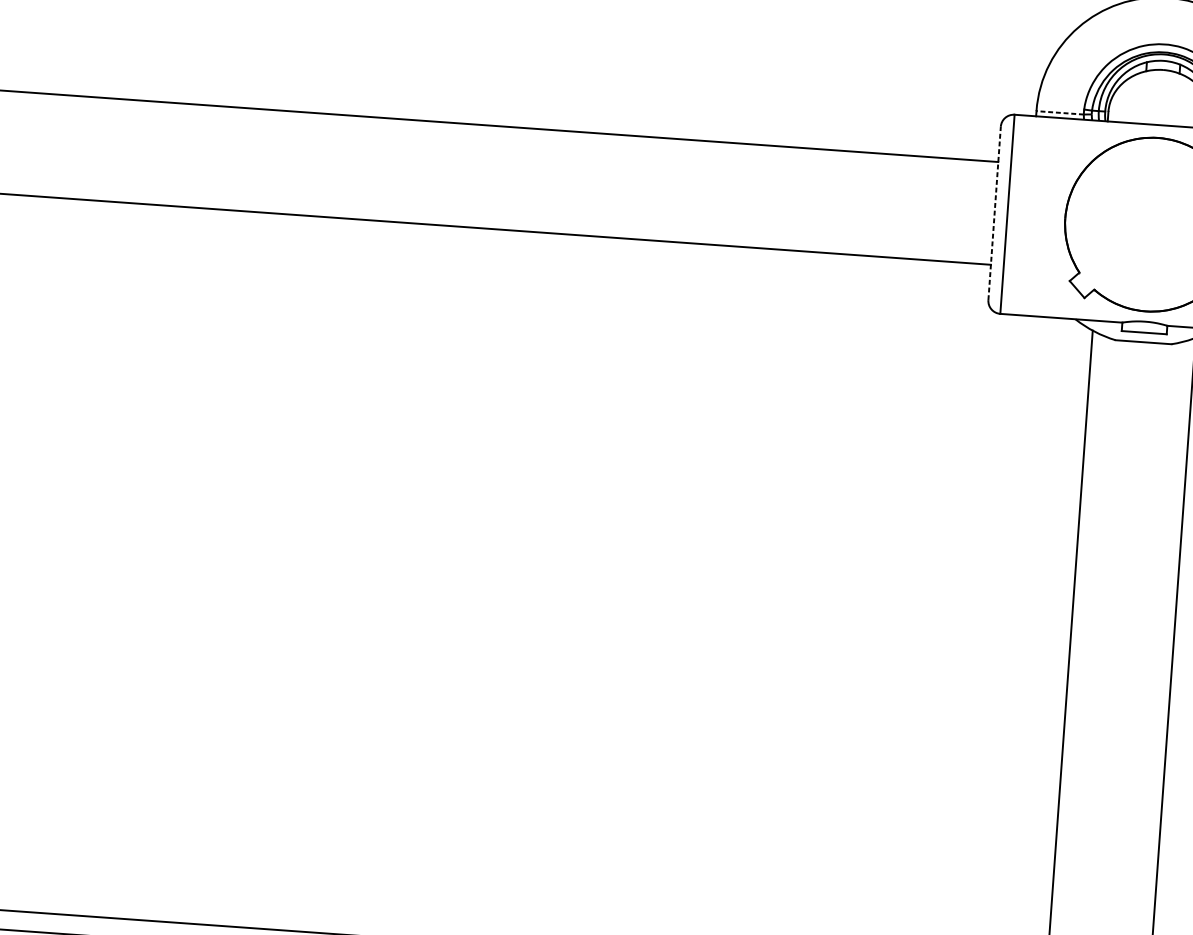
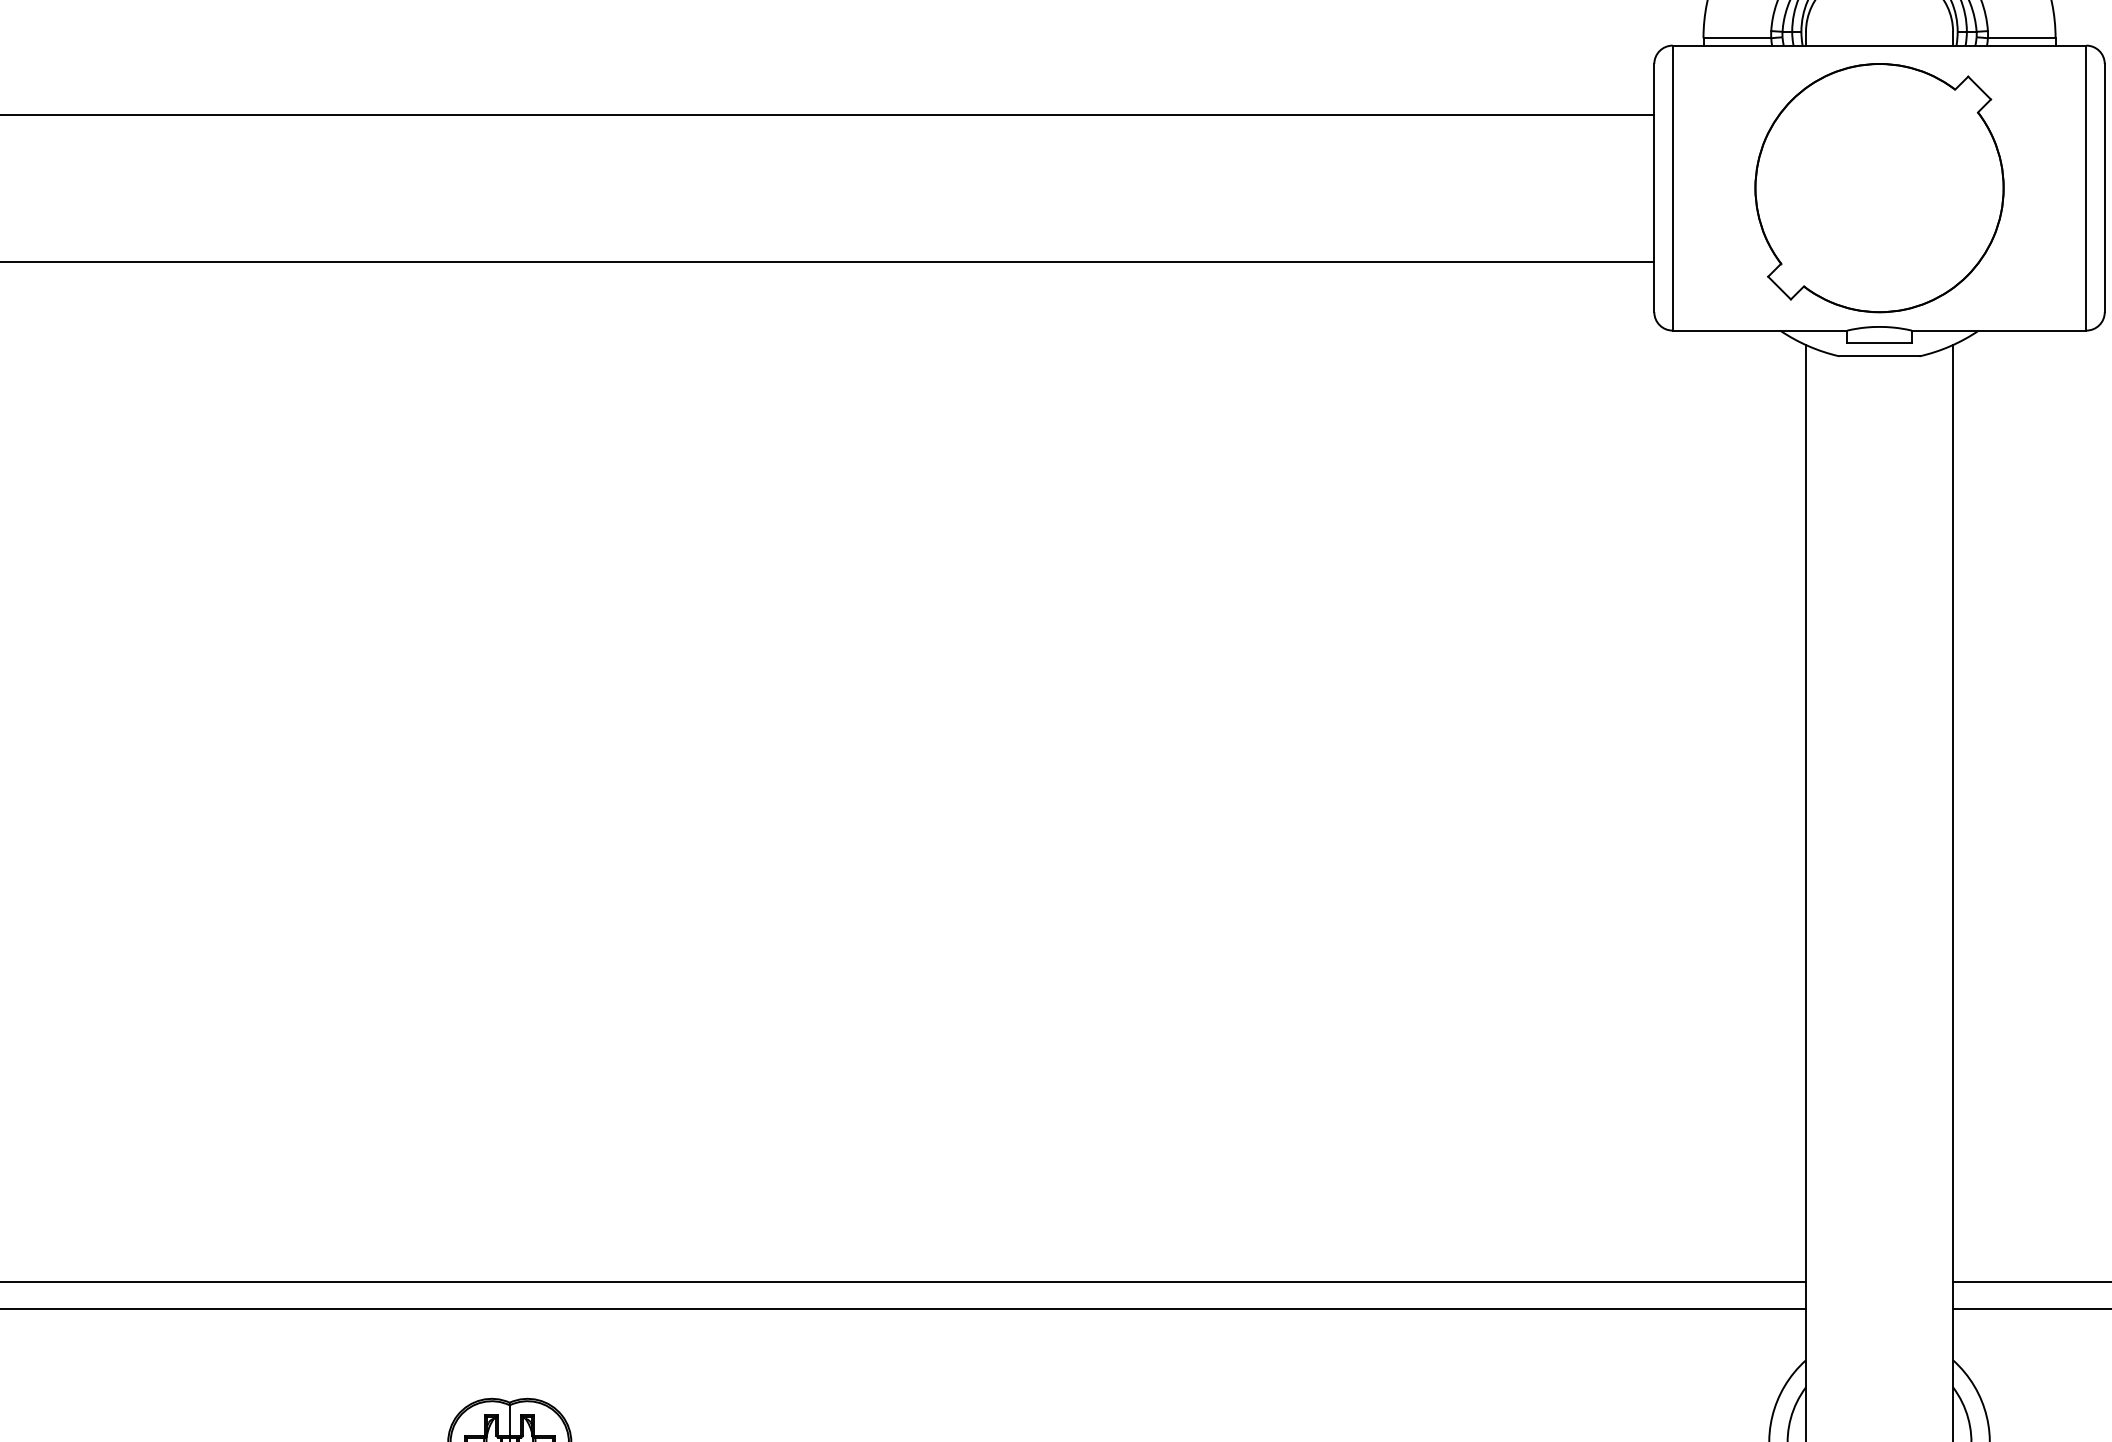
line: (1060, 113) -> (1737, 38), dashed -> solid
line: (994, 212) -> (1654, 187), dashed -> solid

